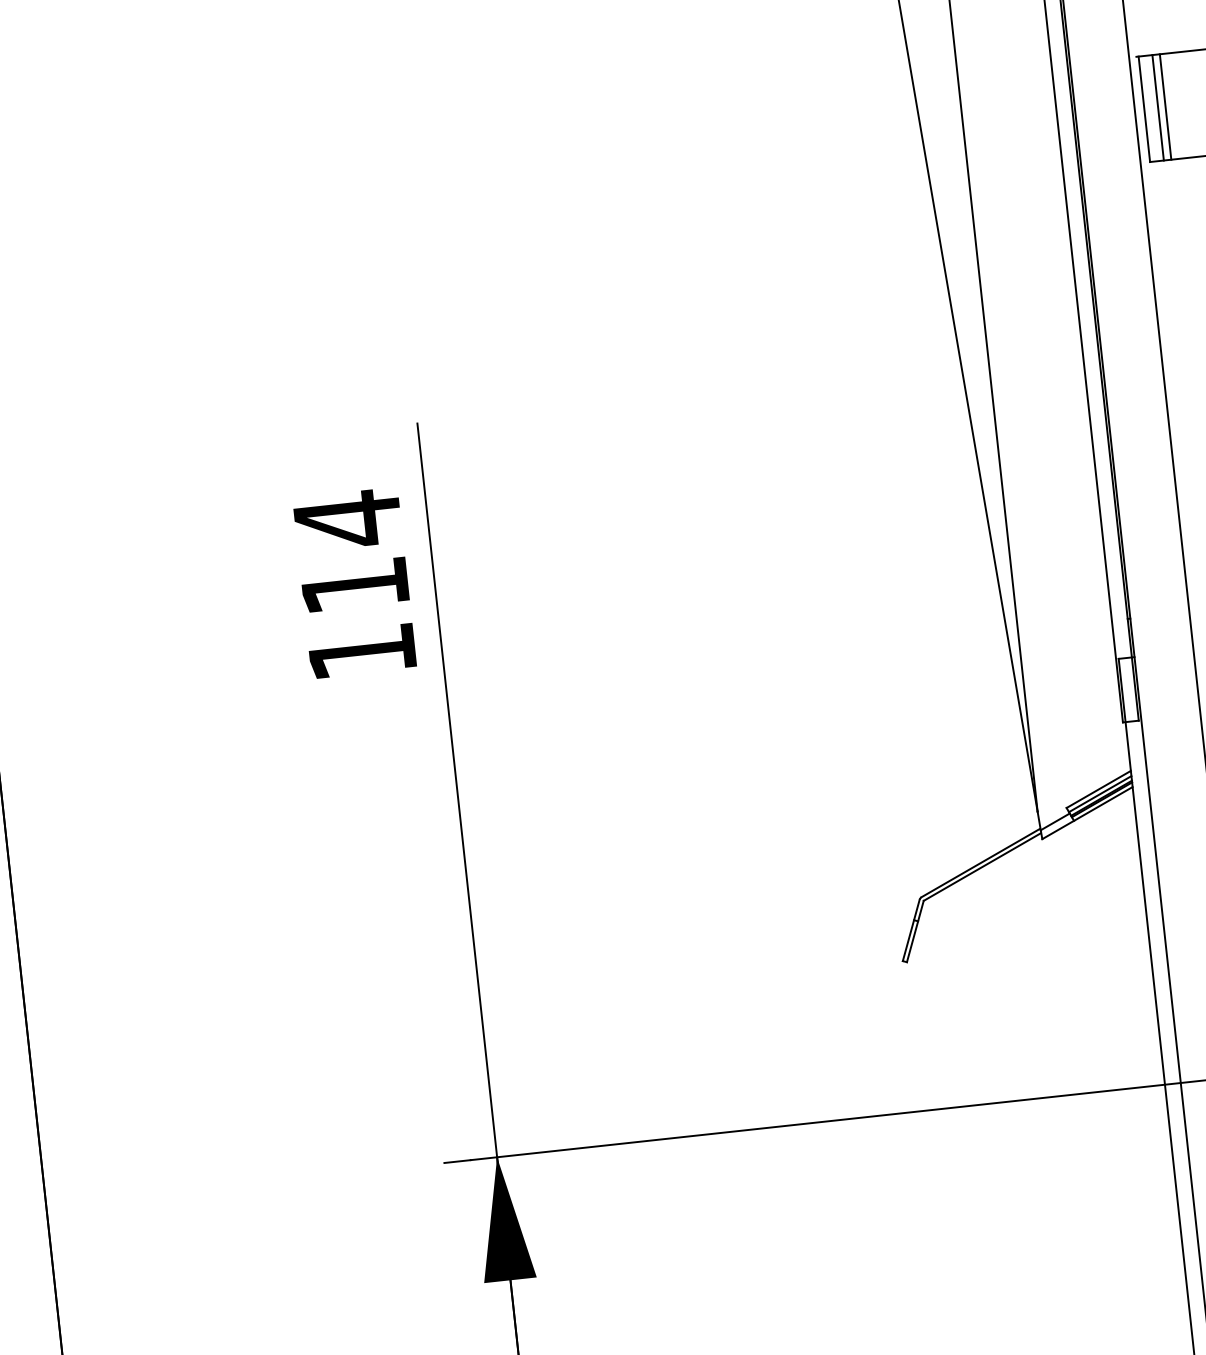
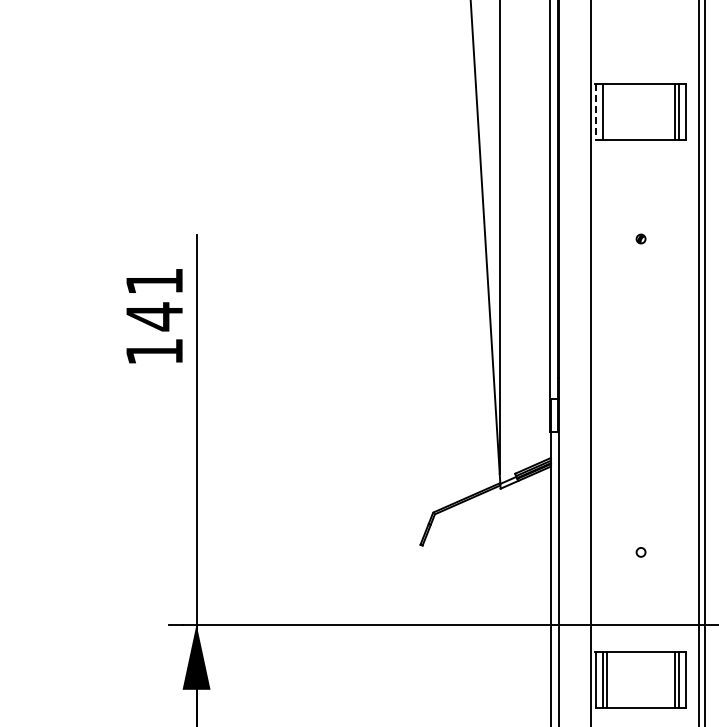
line: (1166, 106) -> (607, 111), removed
line: (1143, 108) -> (595, 111), solid -> dashed
text: (351, 553) -> (154, 299), 114 -> 141

